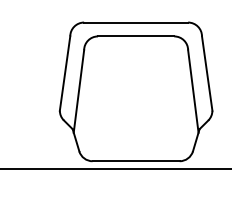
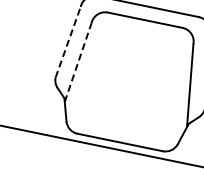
line: (65, 73) -> (68, 42), solid -> dashed
line: (78, 91) -> (77, 62), solid -> dashed

